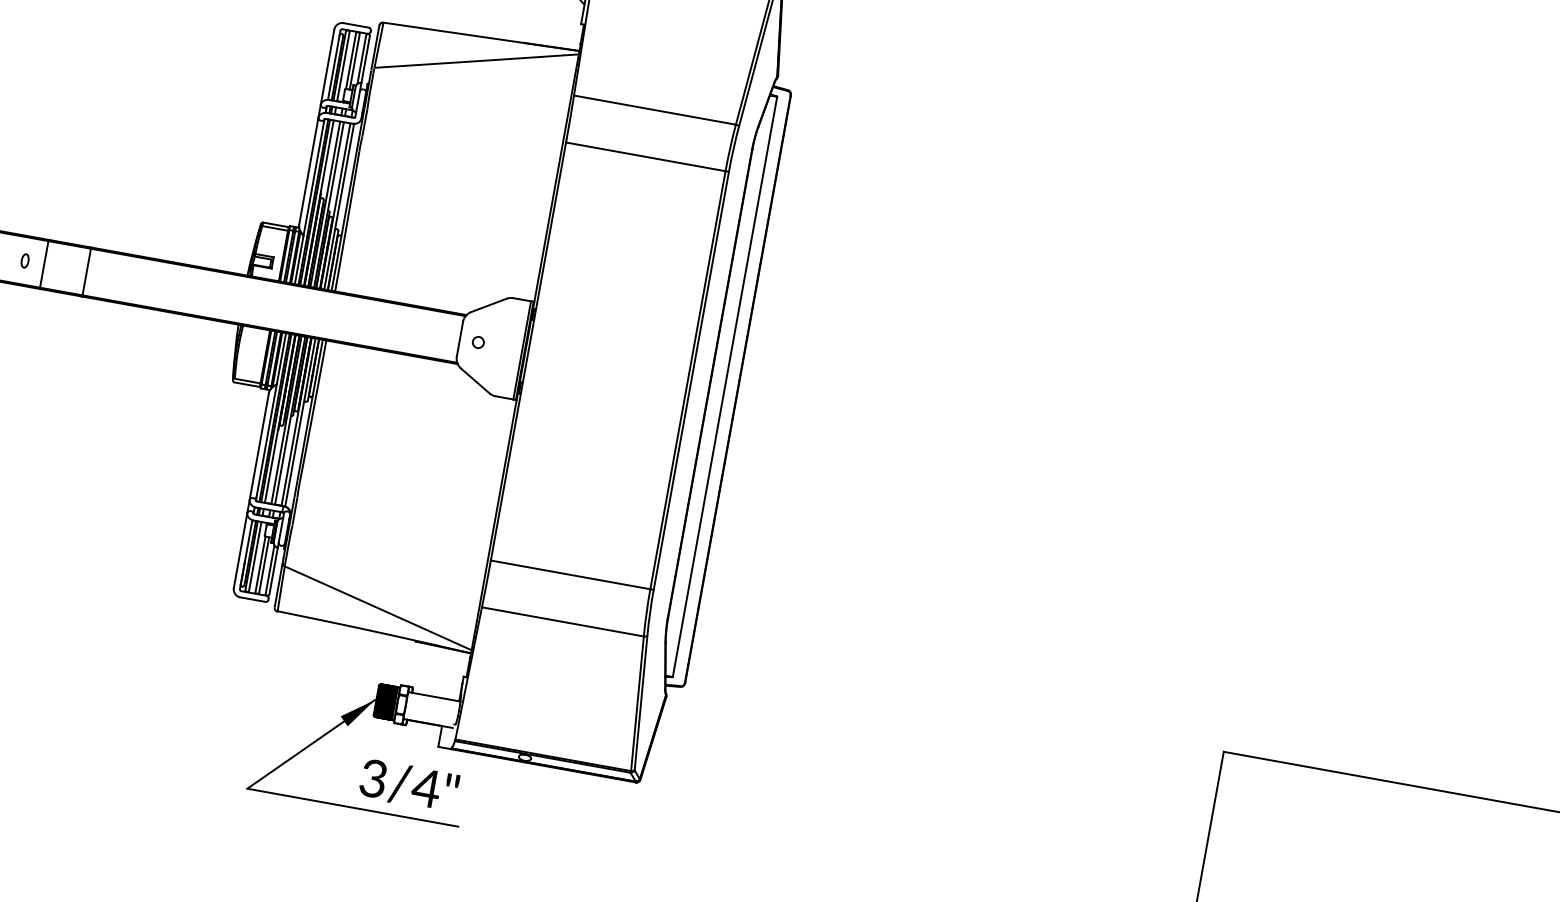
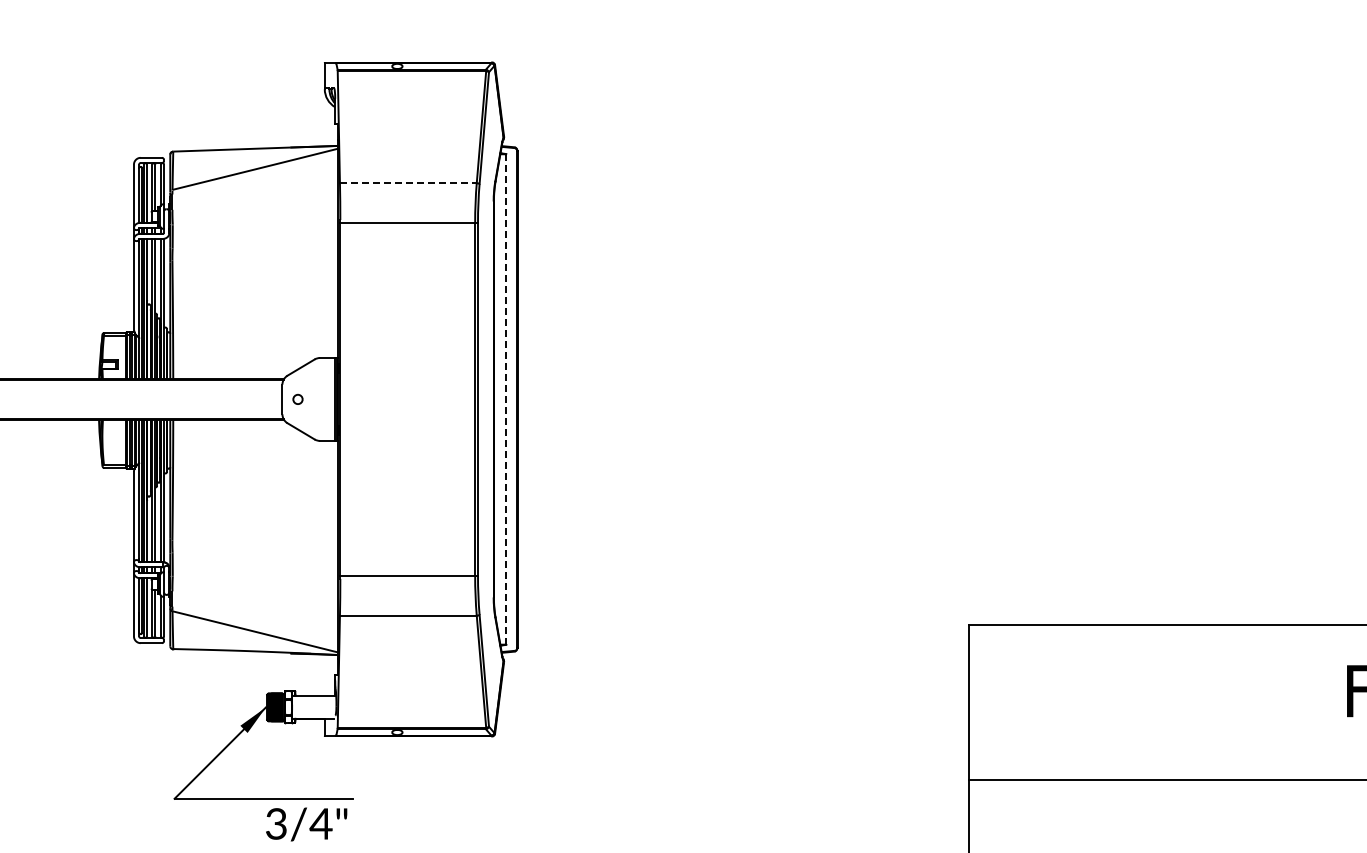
line: (655, 110) -> (408, 183), solid -> dashed
line: (725, 386) -> (506, 399), solid -> dashed
text: (409, 785) -> (306, 824), moved

